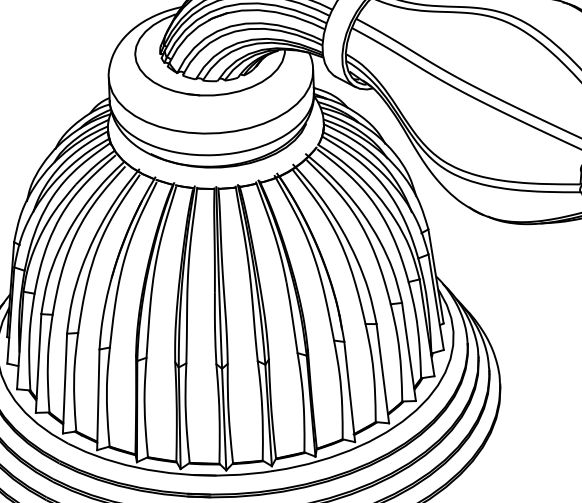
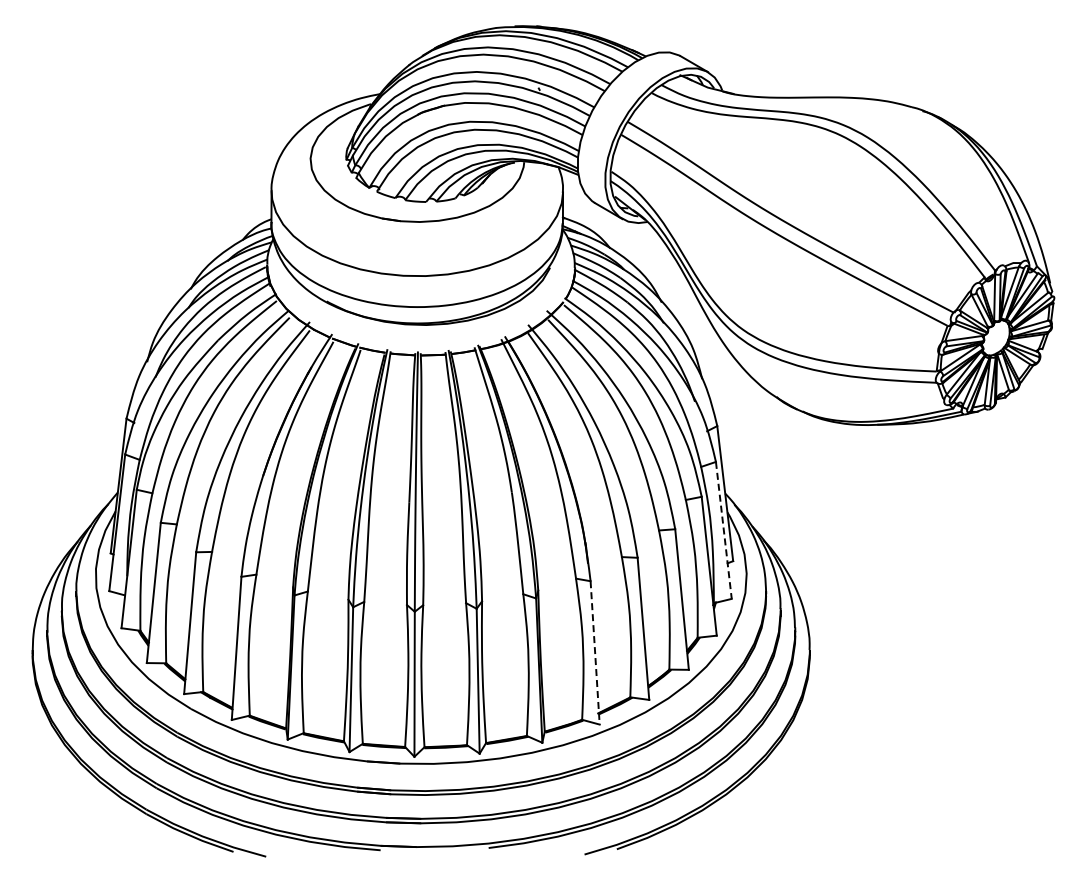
line: (435, 302) -> (723, 530), solid -> dashed
line: (349, 391) -> (595, 652), solid -> dashed

